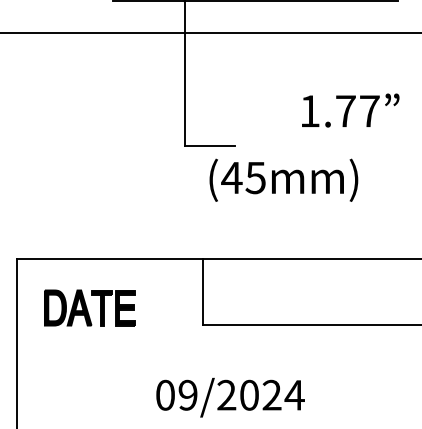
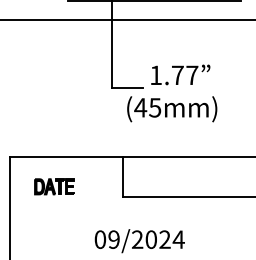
text: (350, 109) -> (180, 74), moved
part: (89, 307) -> (54, 186), size x0.71

